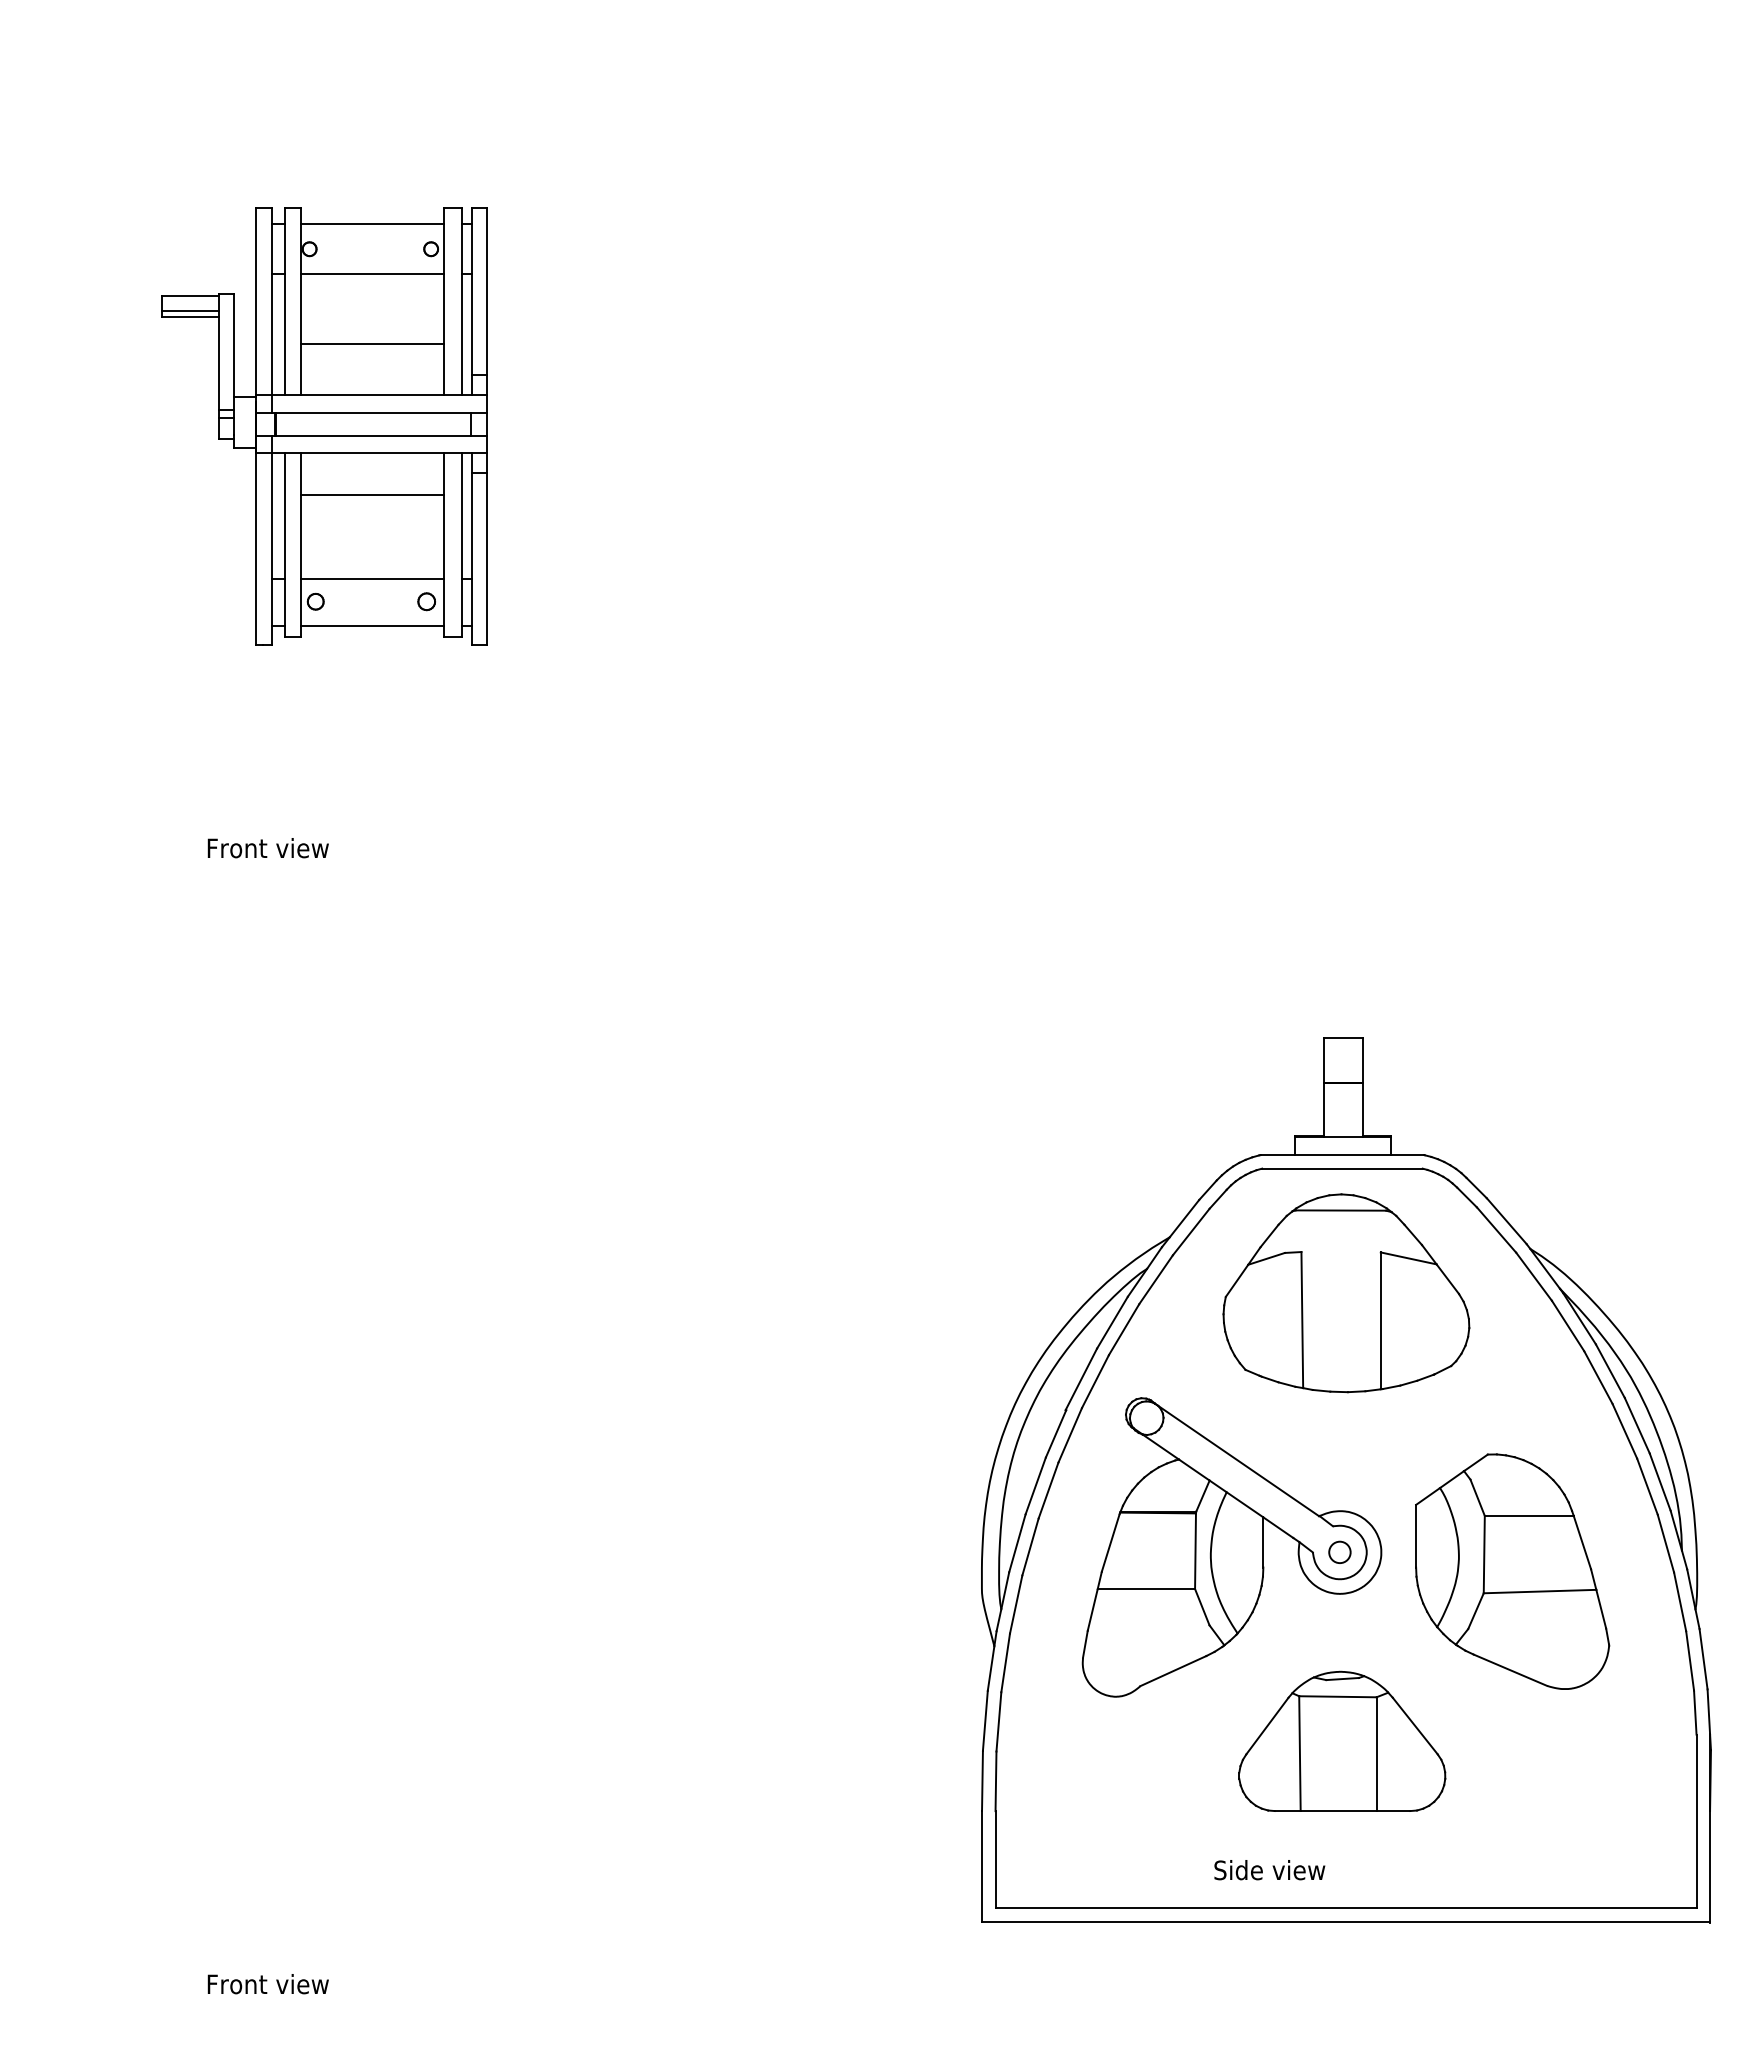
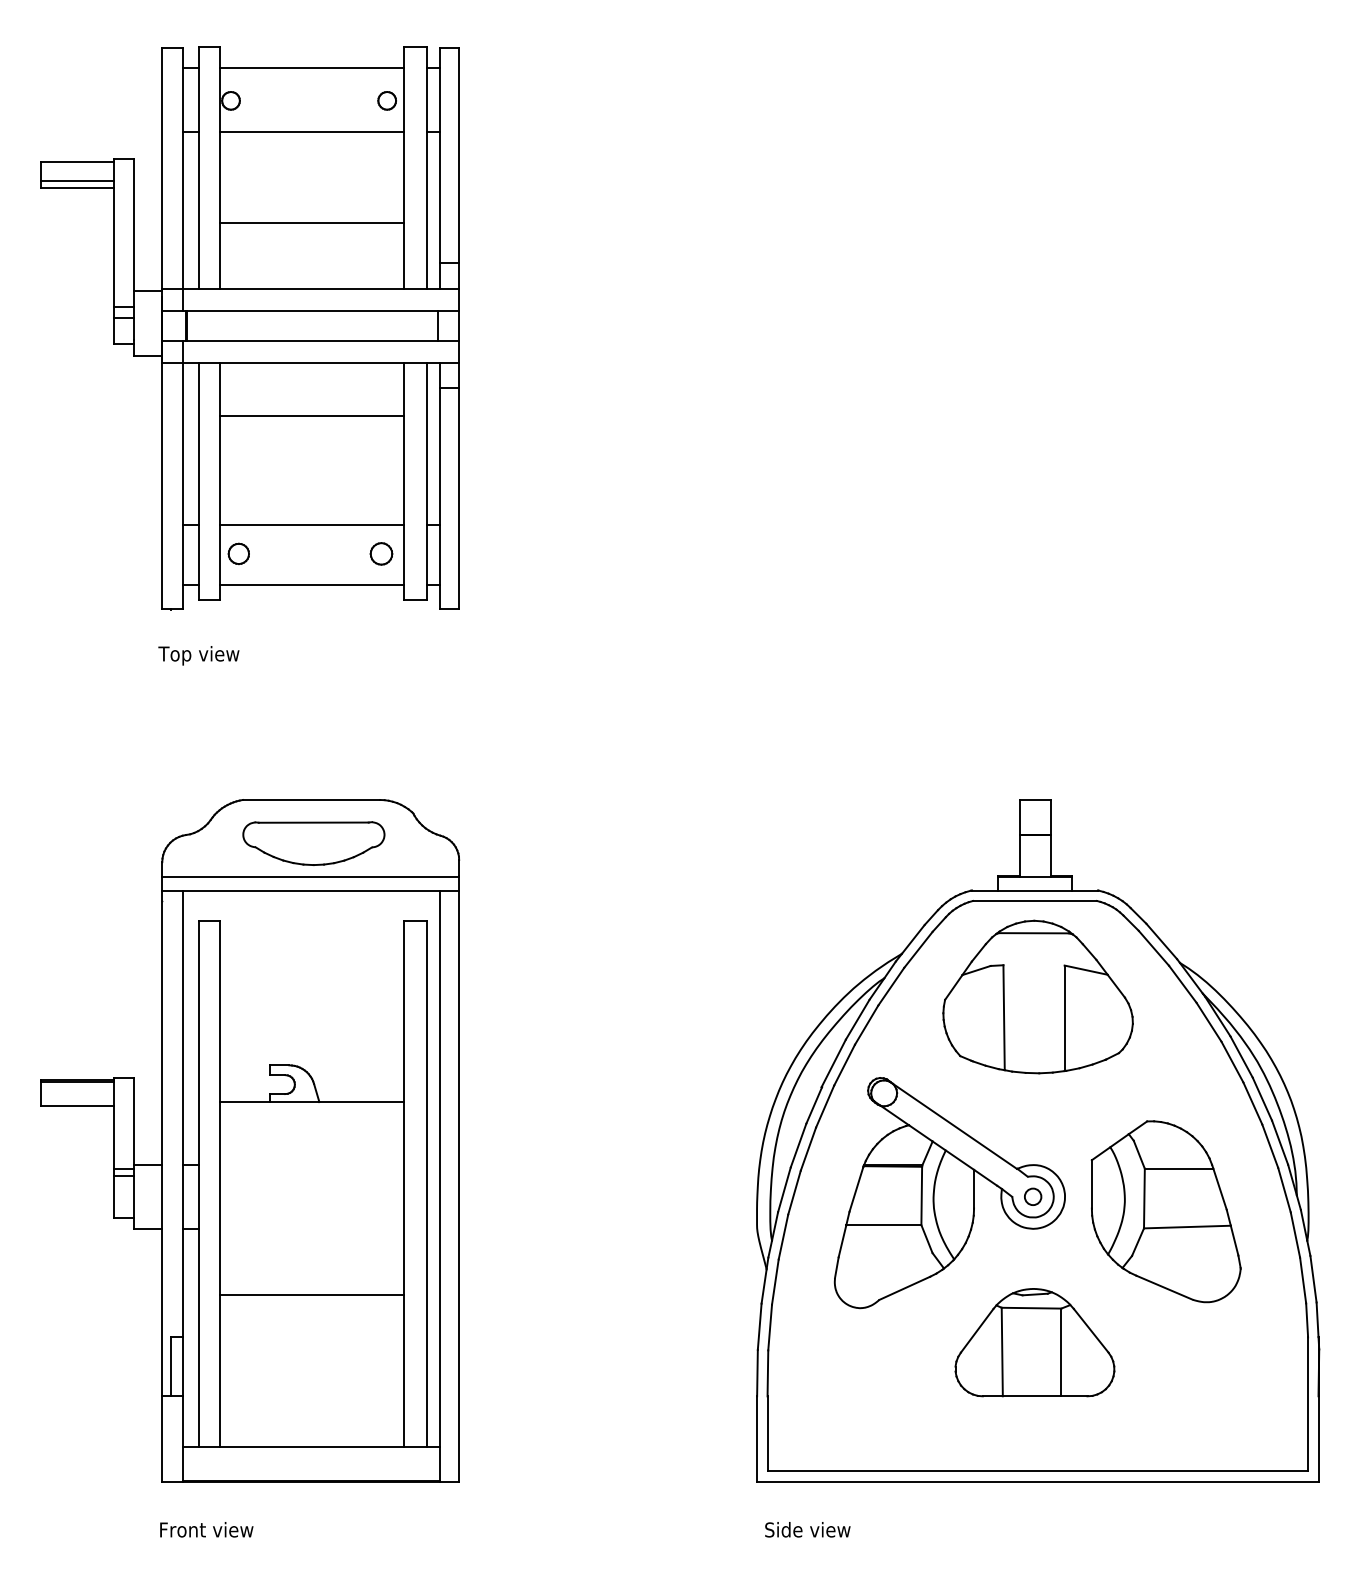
part: (324, 426) -> (250, 328), size x1.67
text: (266, 850) -> (205, 655), Front view -> Top view
part: (324, 1479) -> (250, 1140), added
text: (1269, 1870) -> (807, 1530), moved

